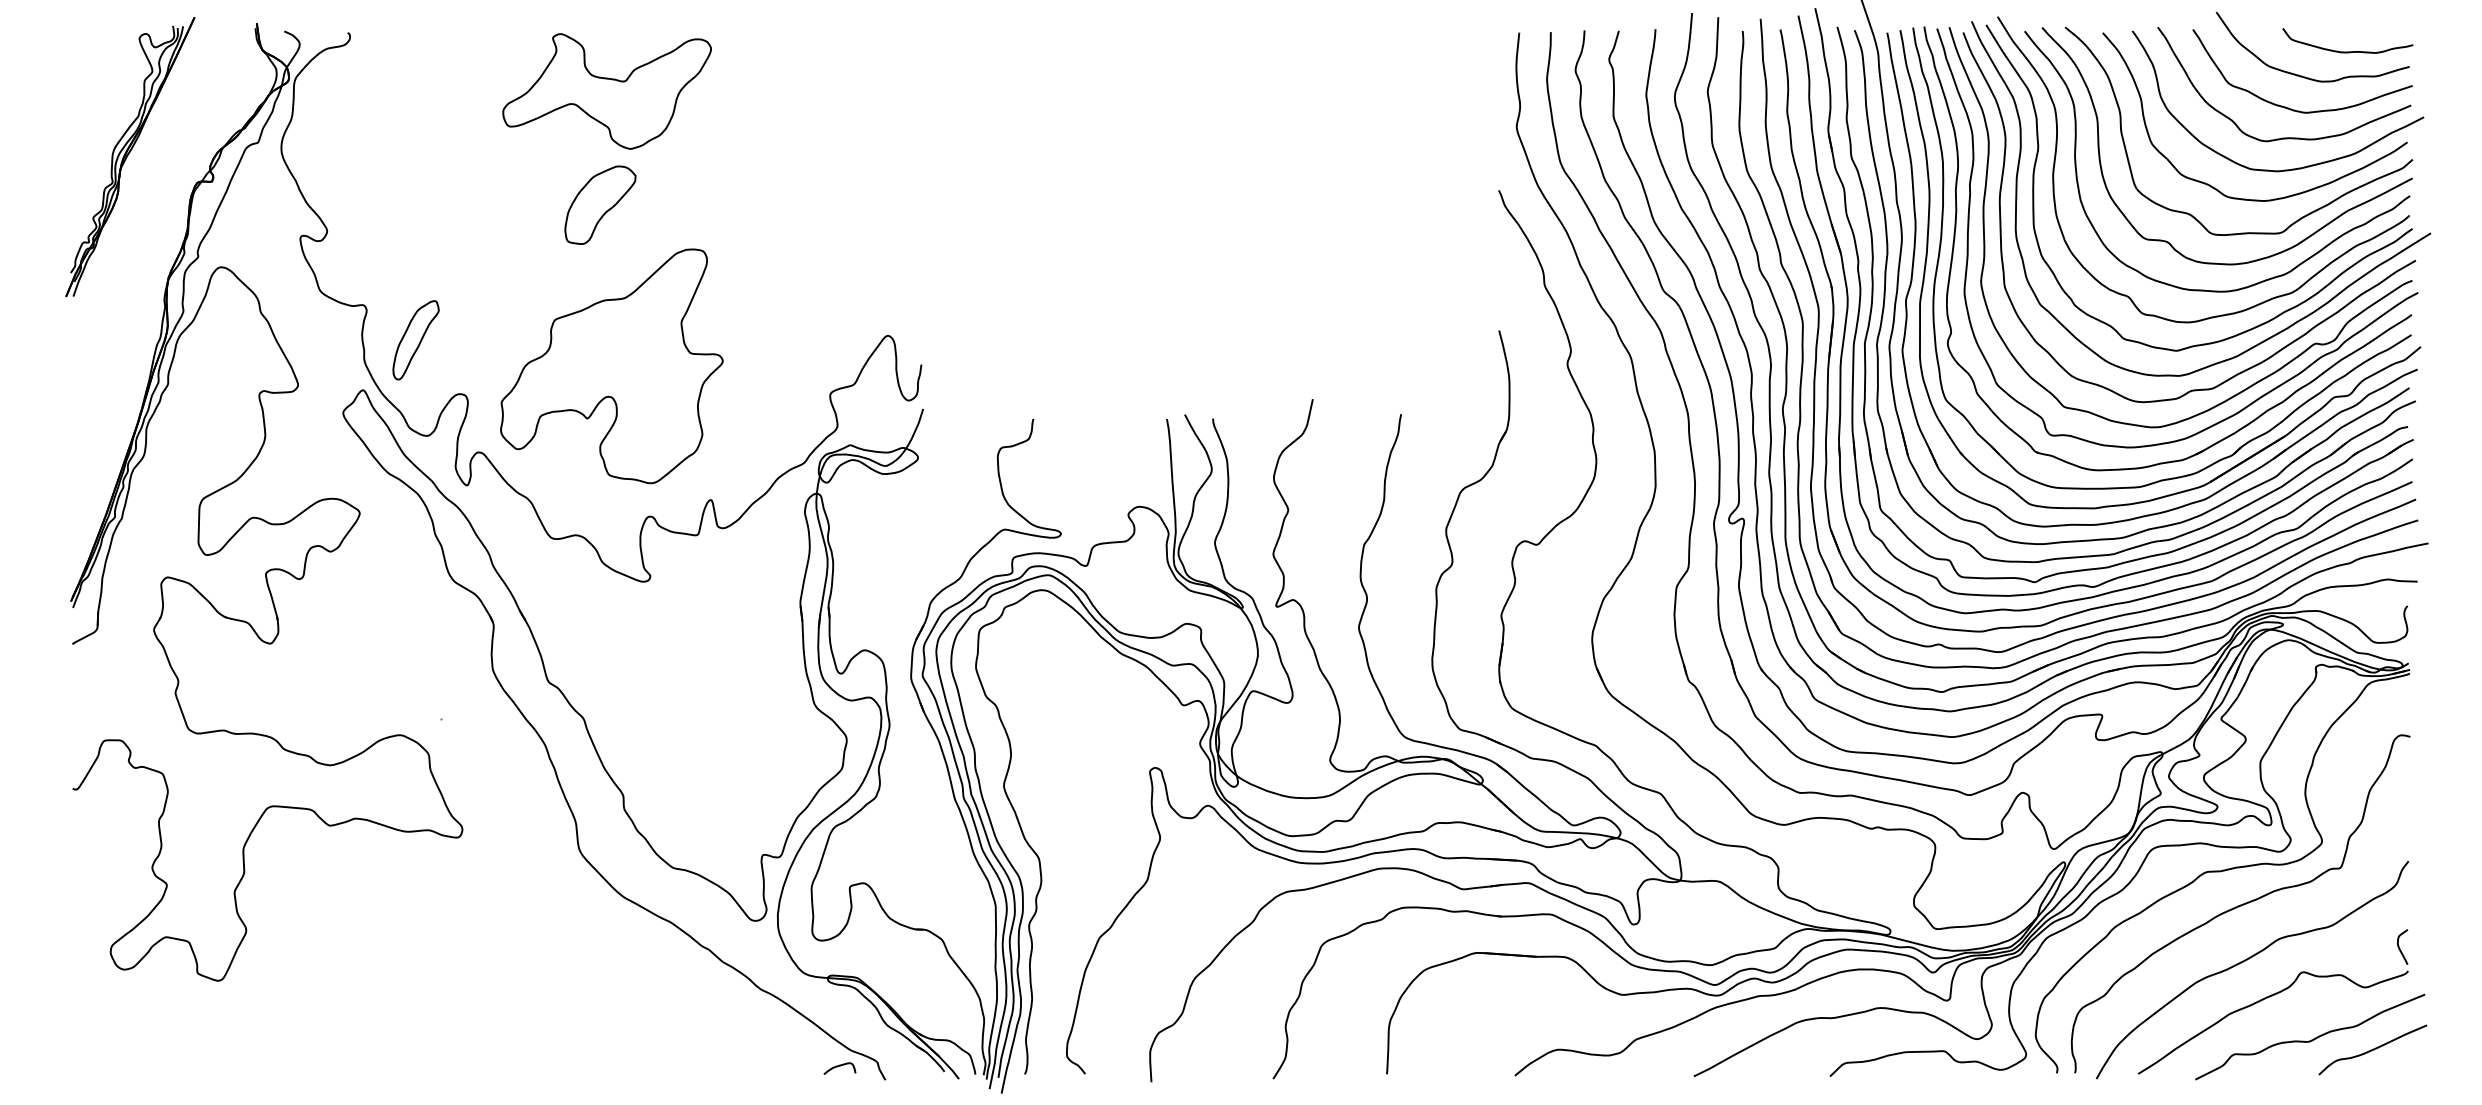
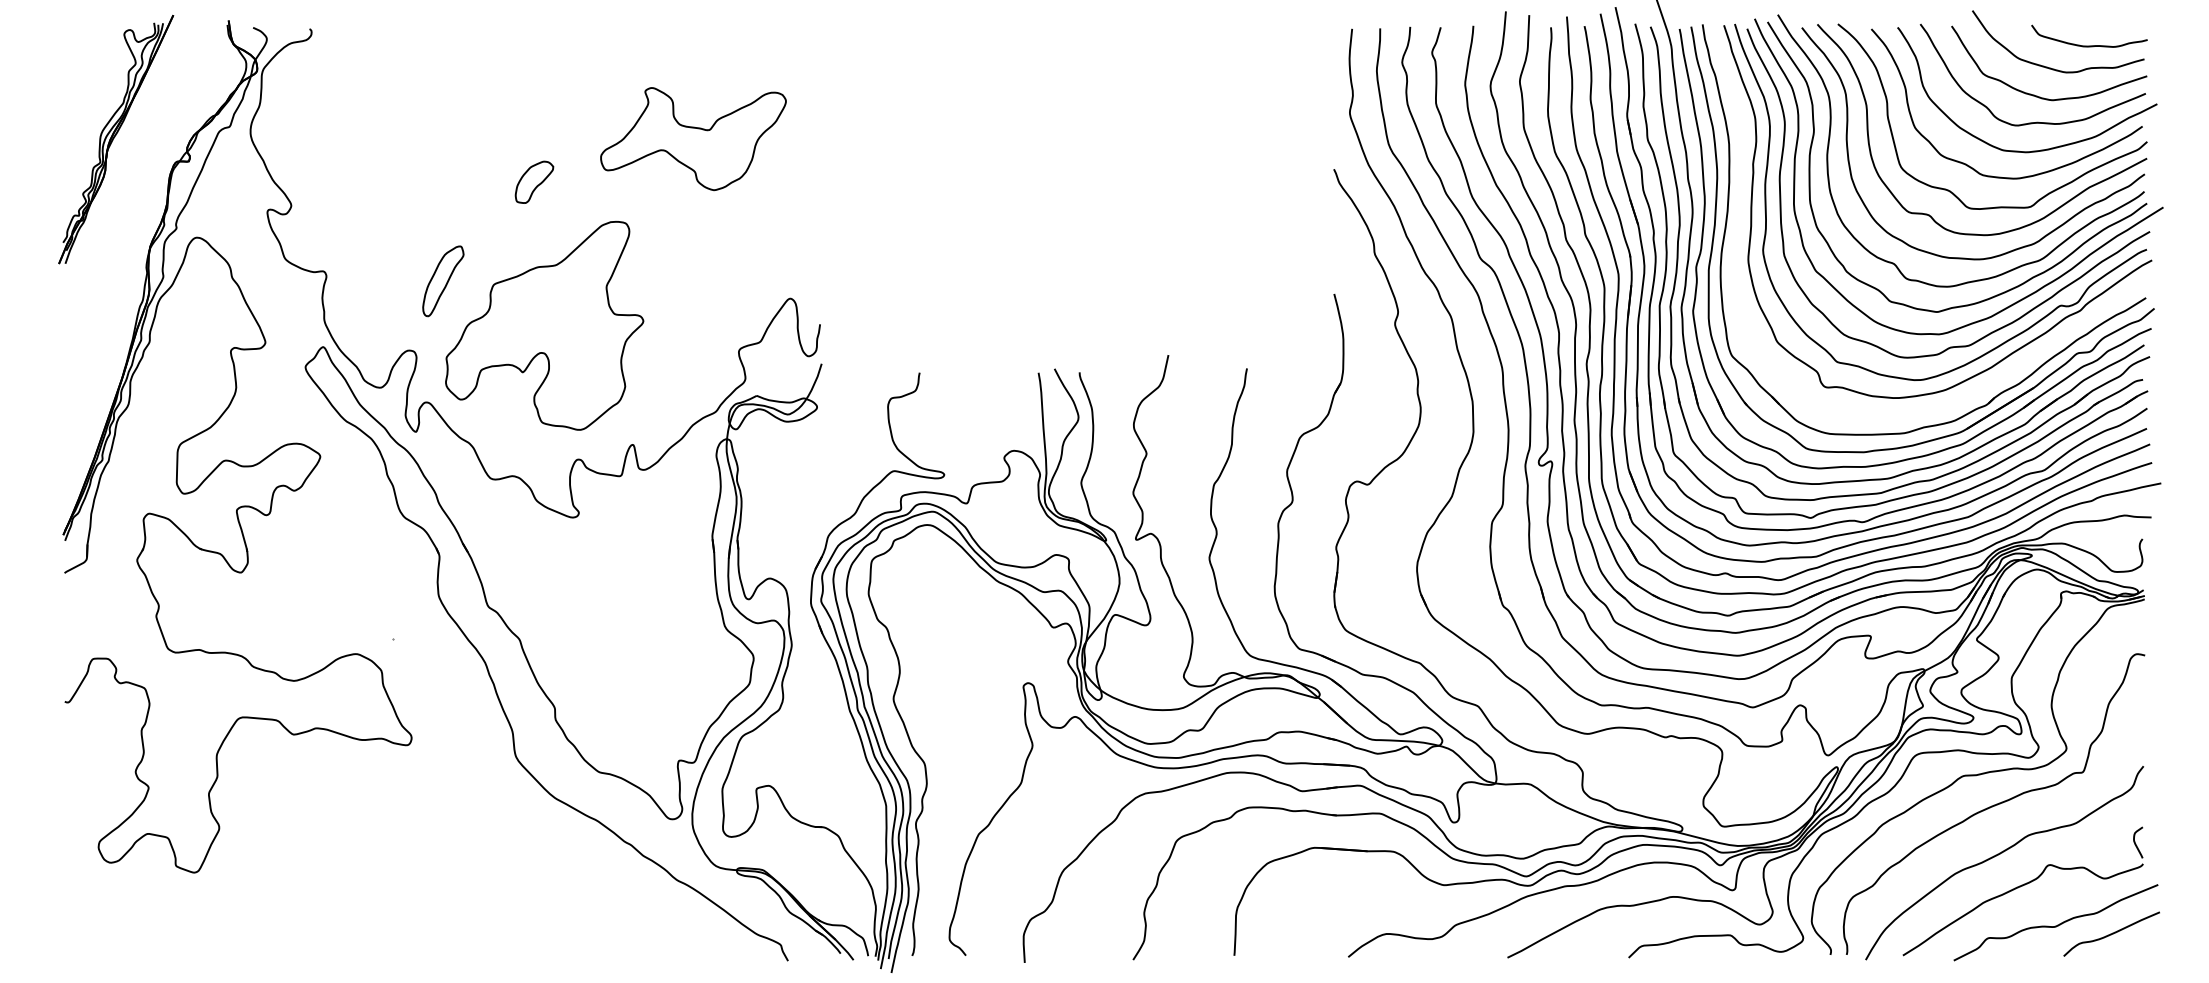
part: (606, 91) -> (692, 139), moved
part: (600, 204) -> (534, 181), size x0.6
part: (415, 340) -> (442, 281), moved
part: (2265, 410) -> (2016, 365), removed
curve: (839, 1066) -> (747, 948), removed

